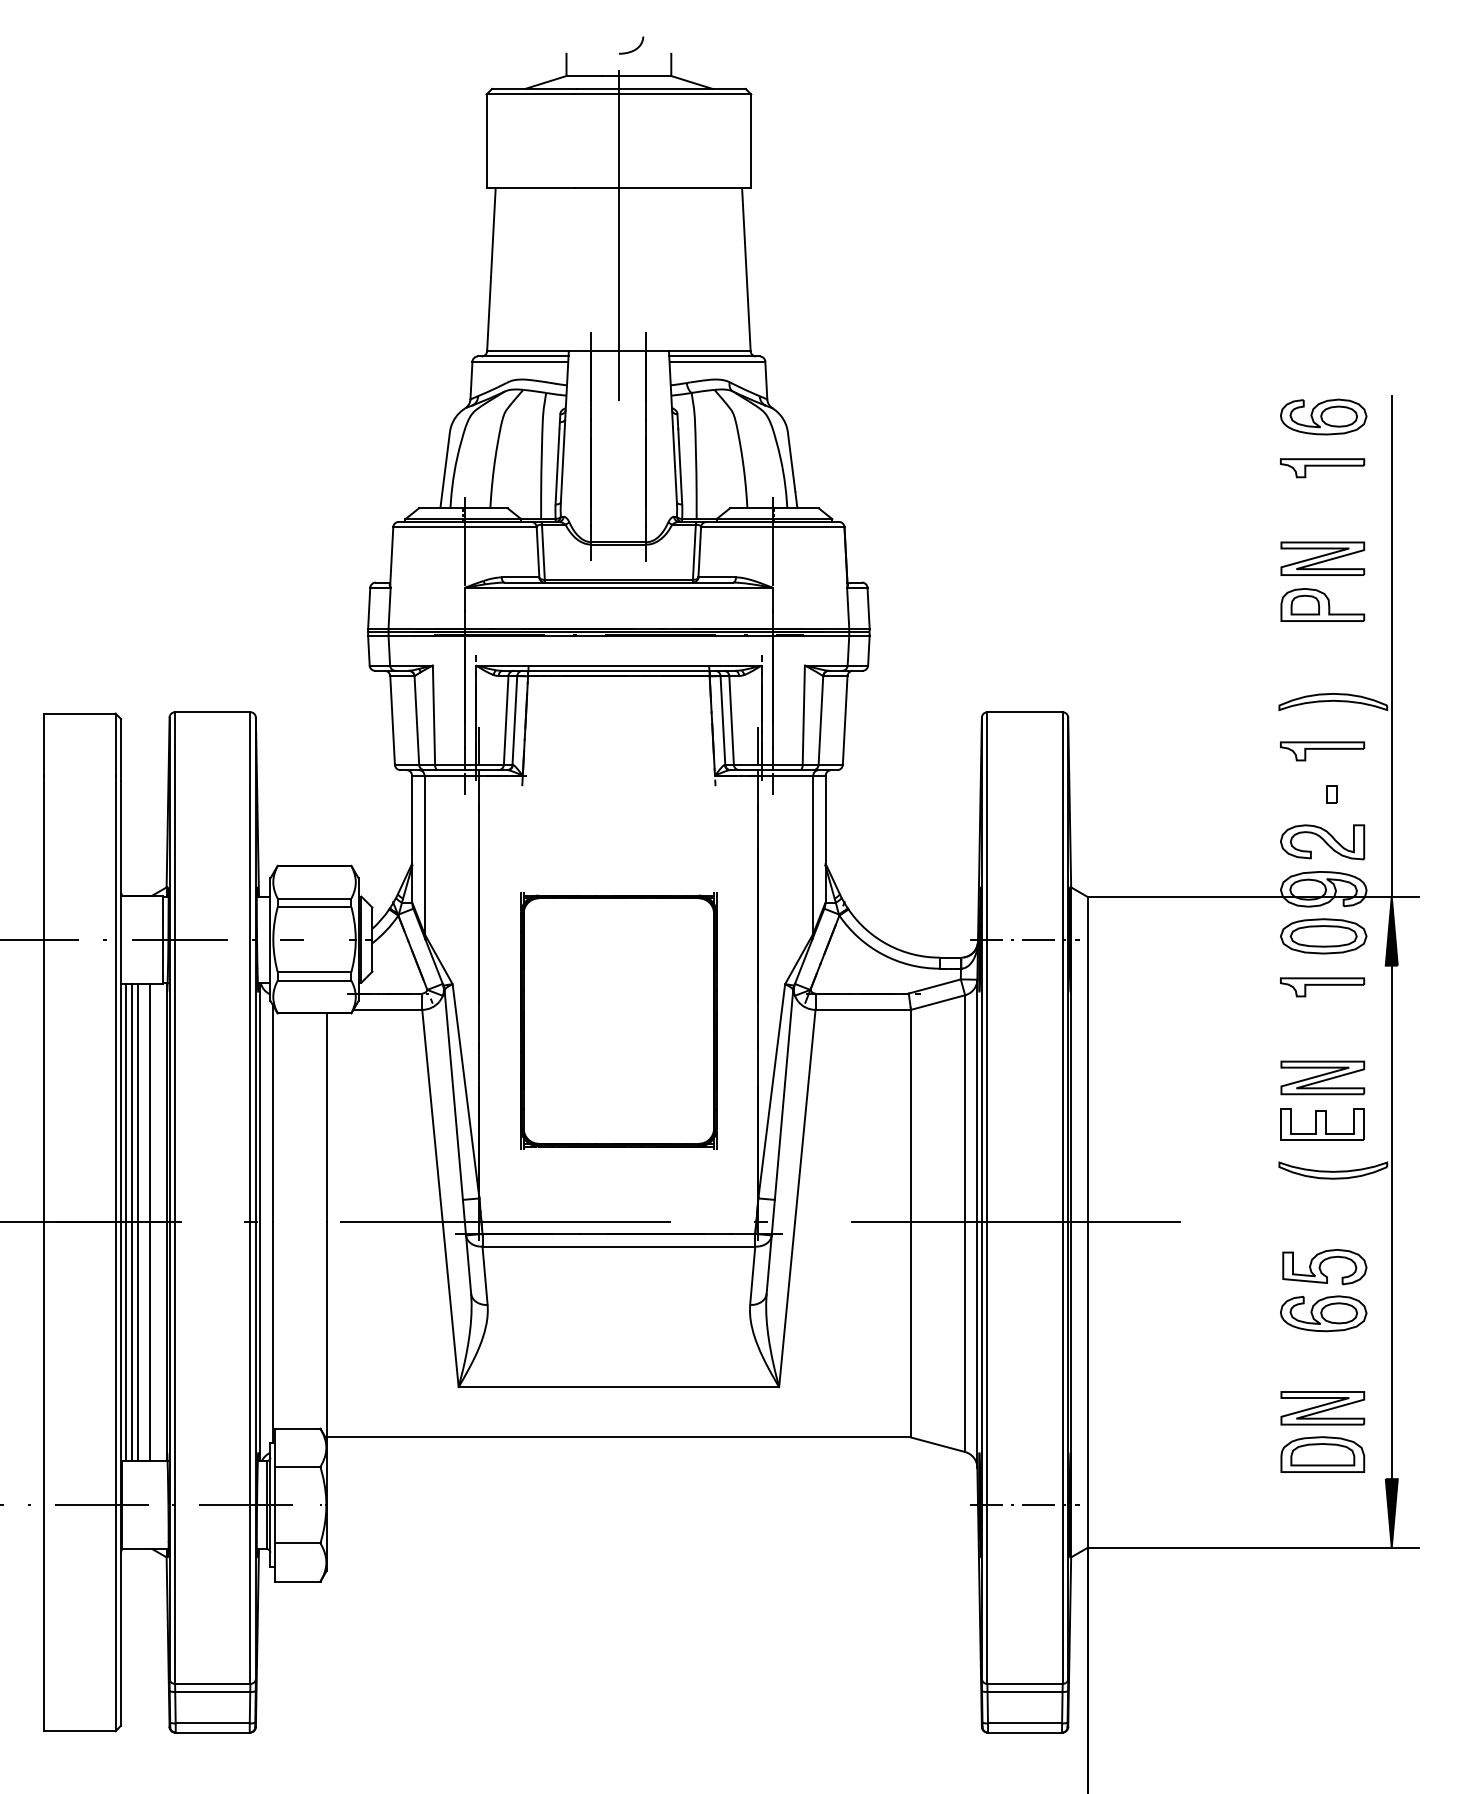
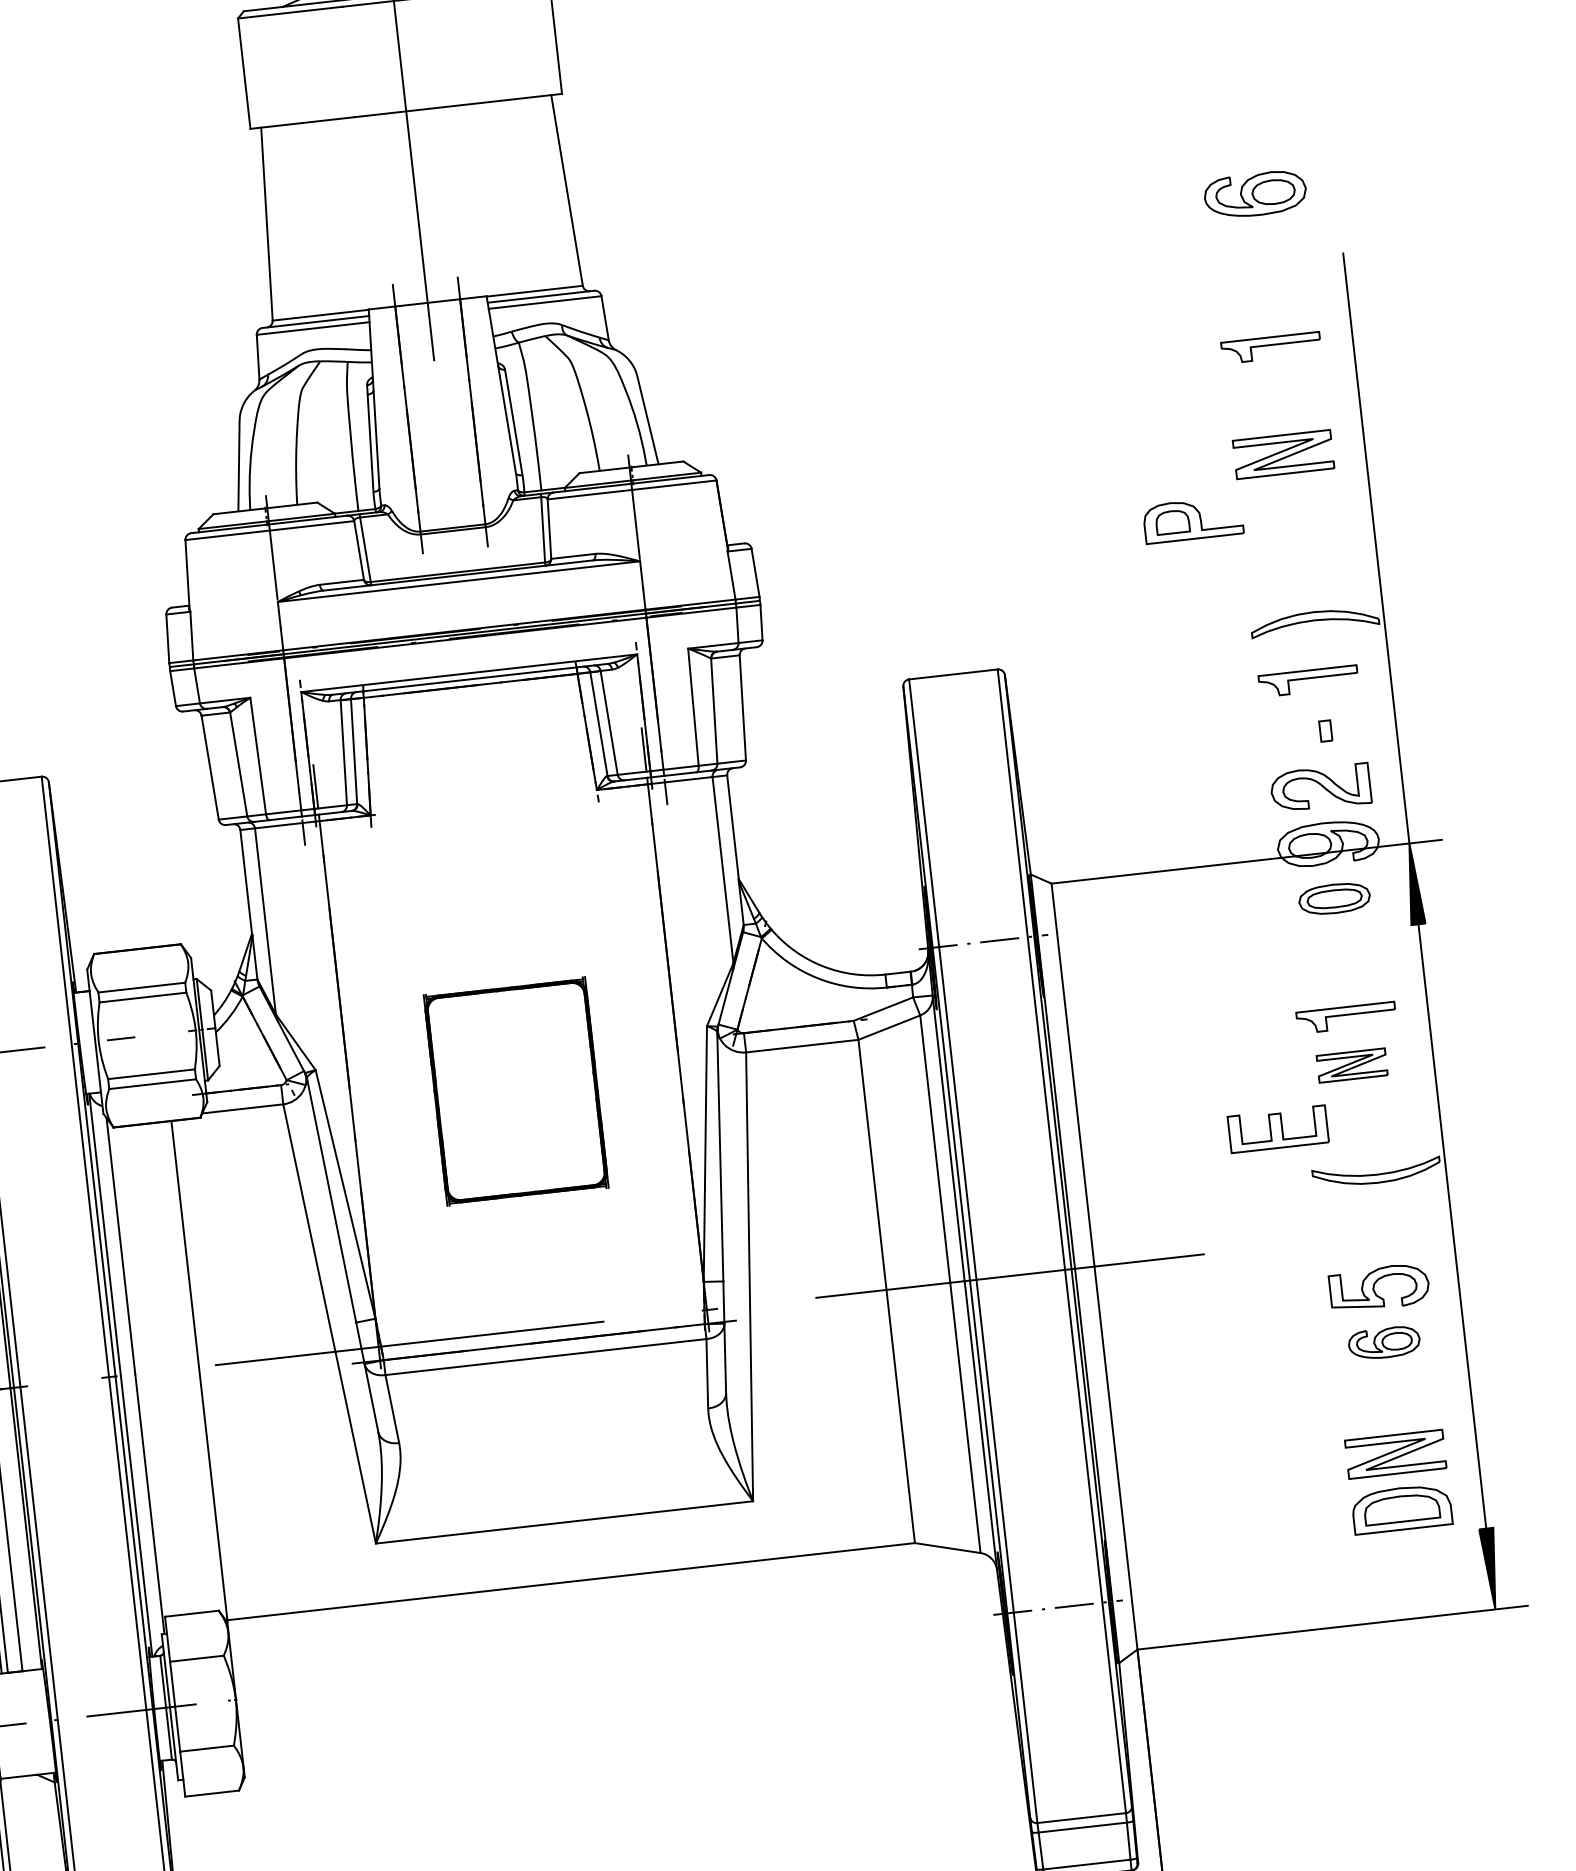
part: (1323, 416) -> (1255, 194), moved
part: (1322, 604) -> (1192, 519), moved
part: (1323, 936) -> (1334, 899), size x0.7
part: (1322, 987) -> (1346, 1018), moved
part: (618, 1020) -> (515, 1090), size x0.7
part: (1322, 1077) -> (1351, 1065), size x0.7
part: (1322, 1124) -> (1277, 1129), moved
part: (1323, 1313) -> (1384, 1342), size x0.7

